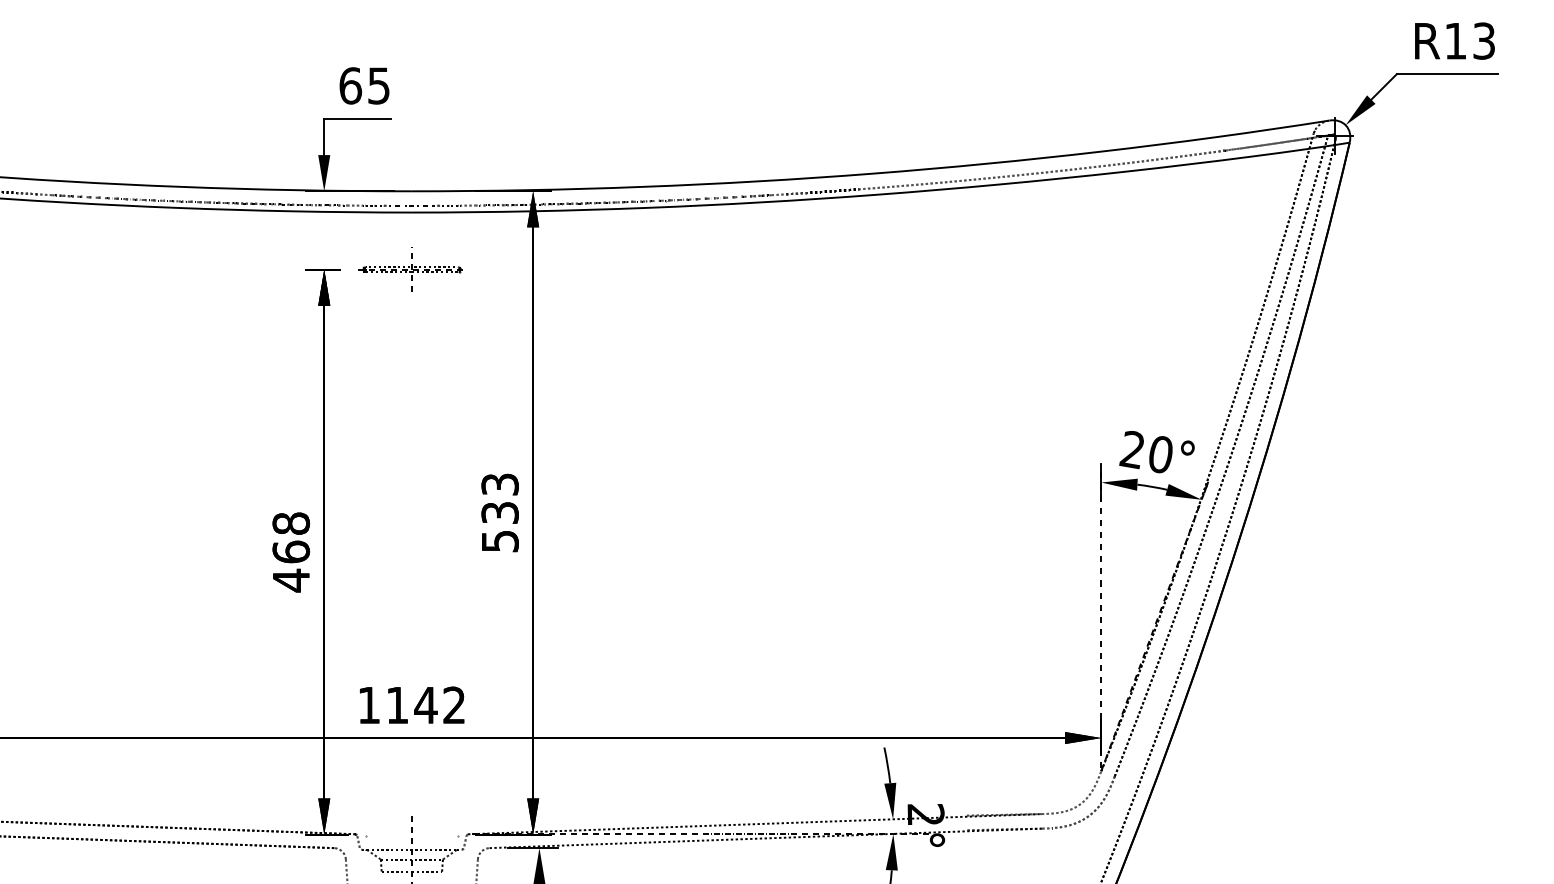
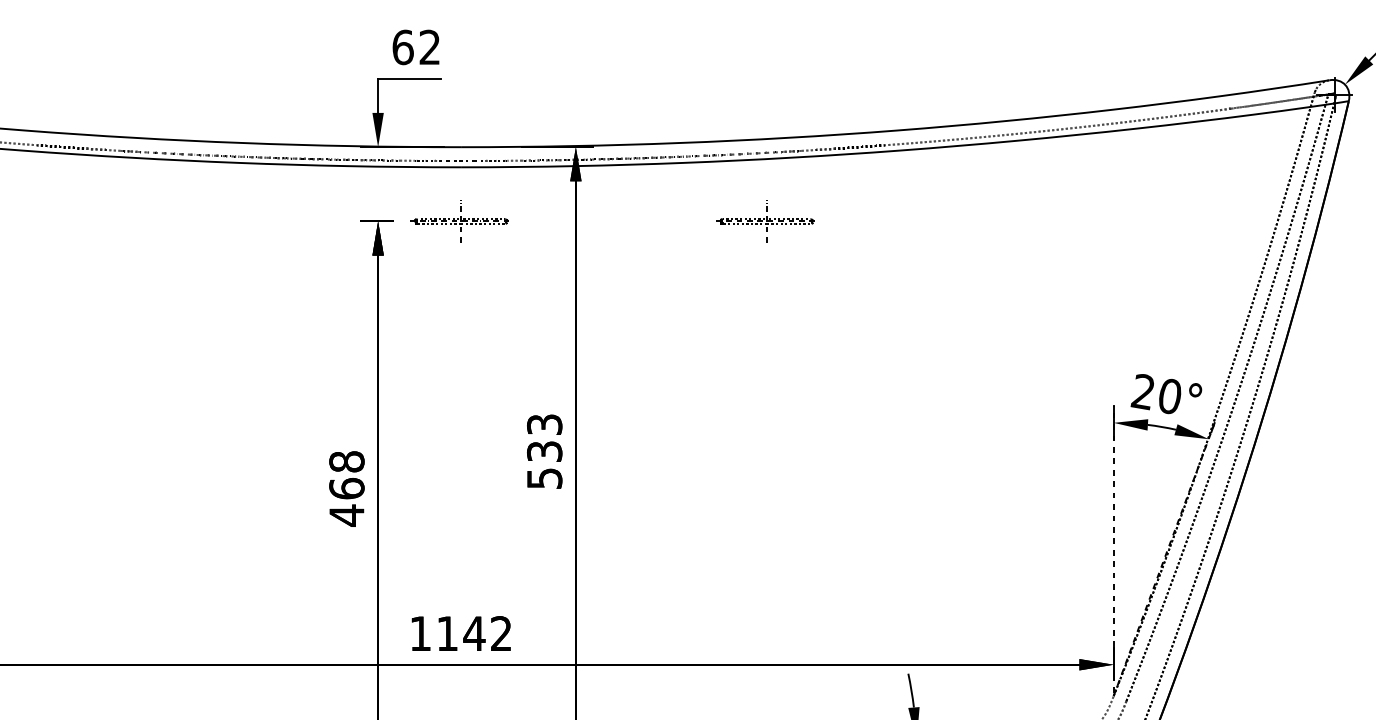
text: (378, 85) -> (429, 47), 65 -> 62
part: (733, 269) -> (765, 221), added

